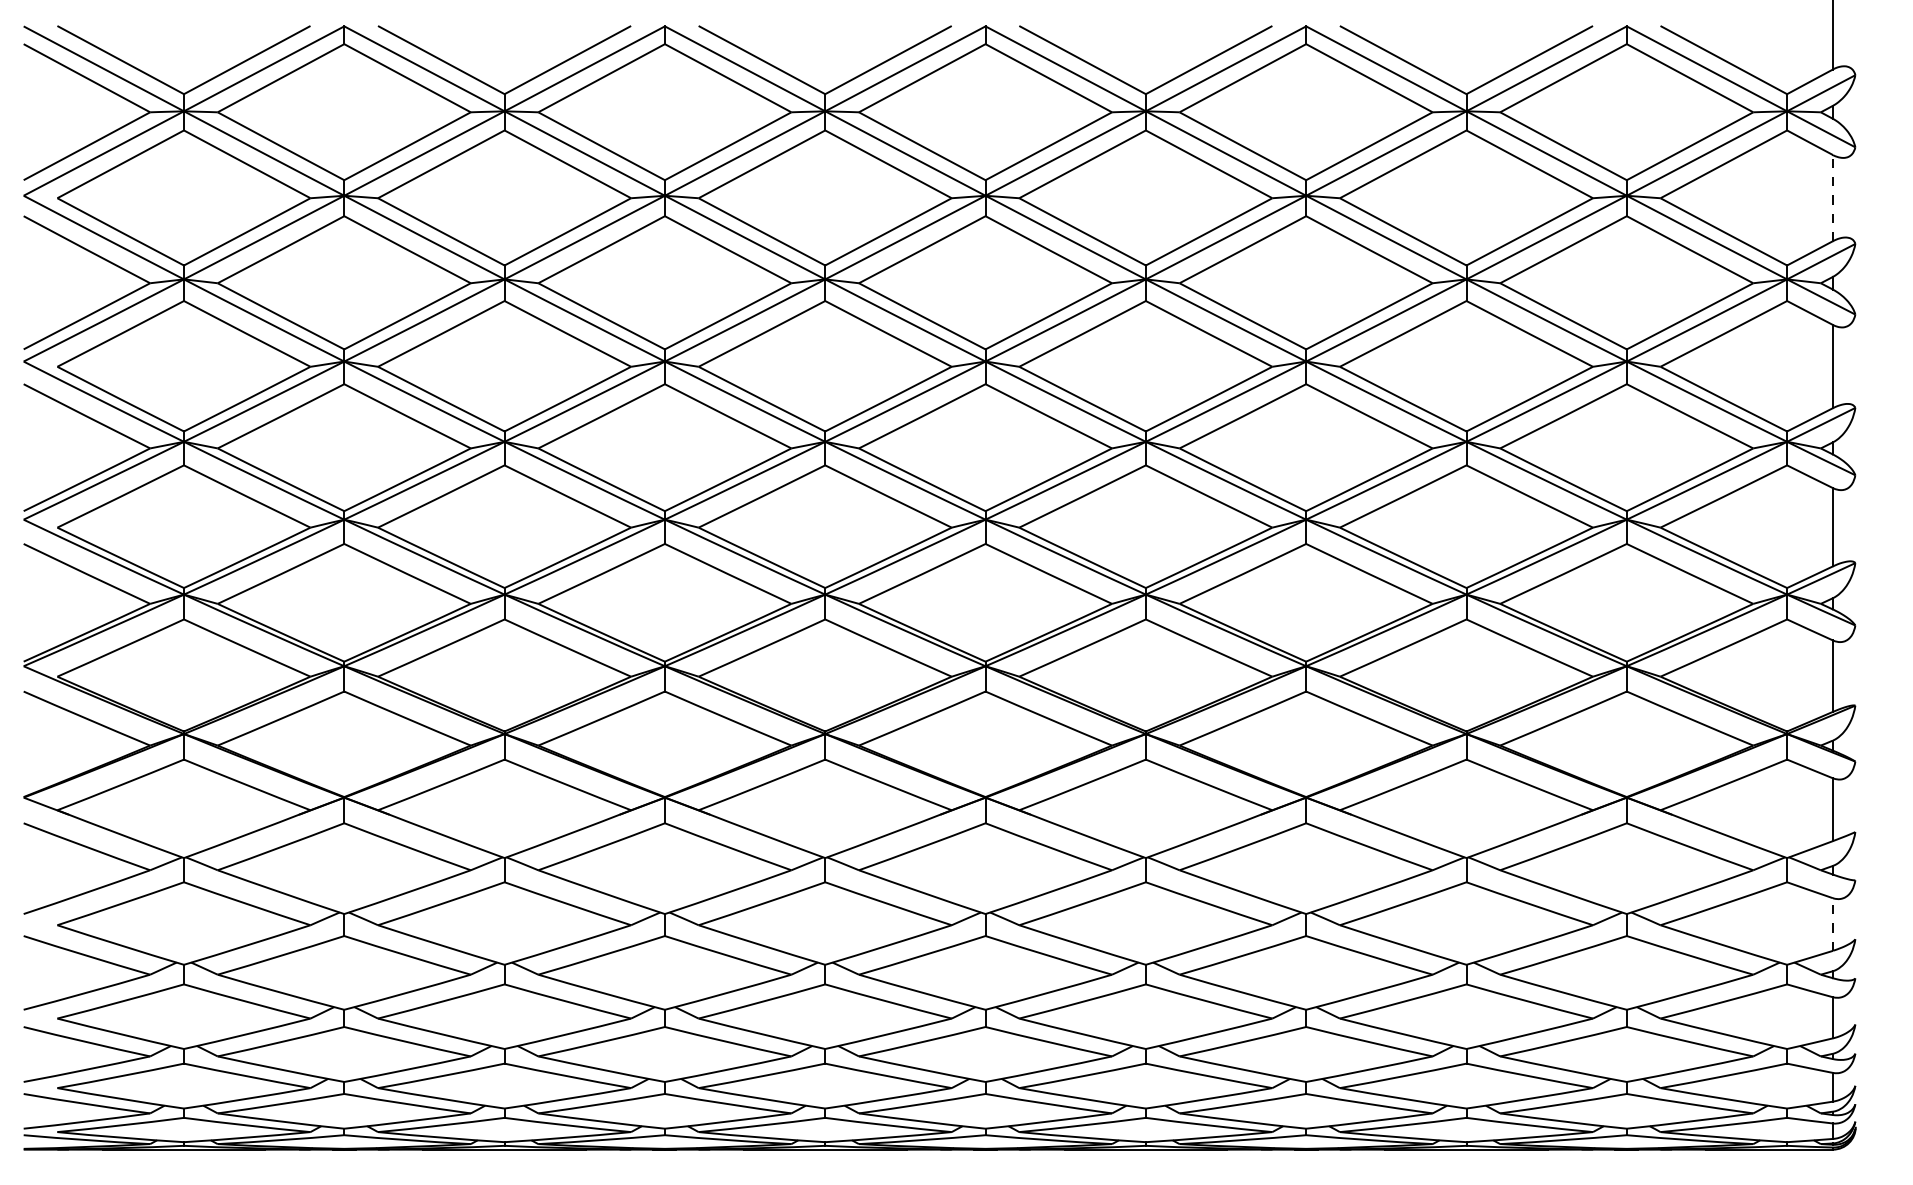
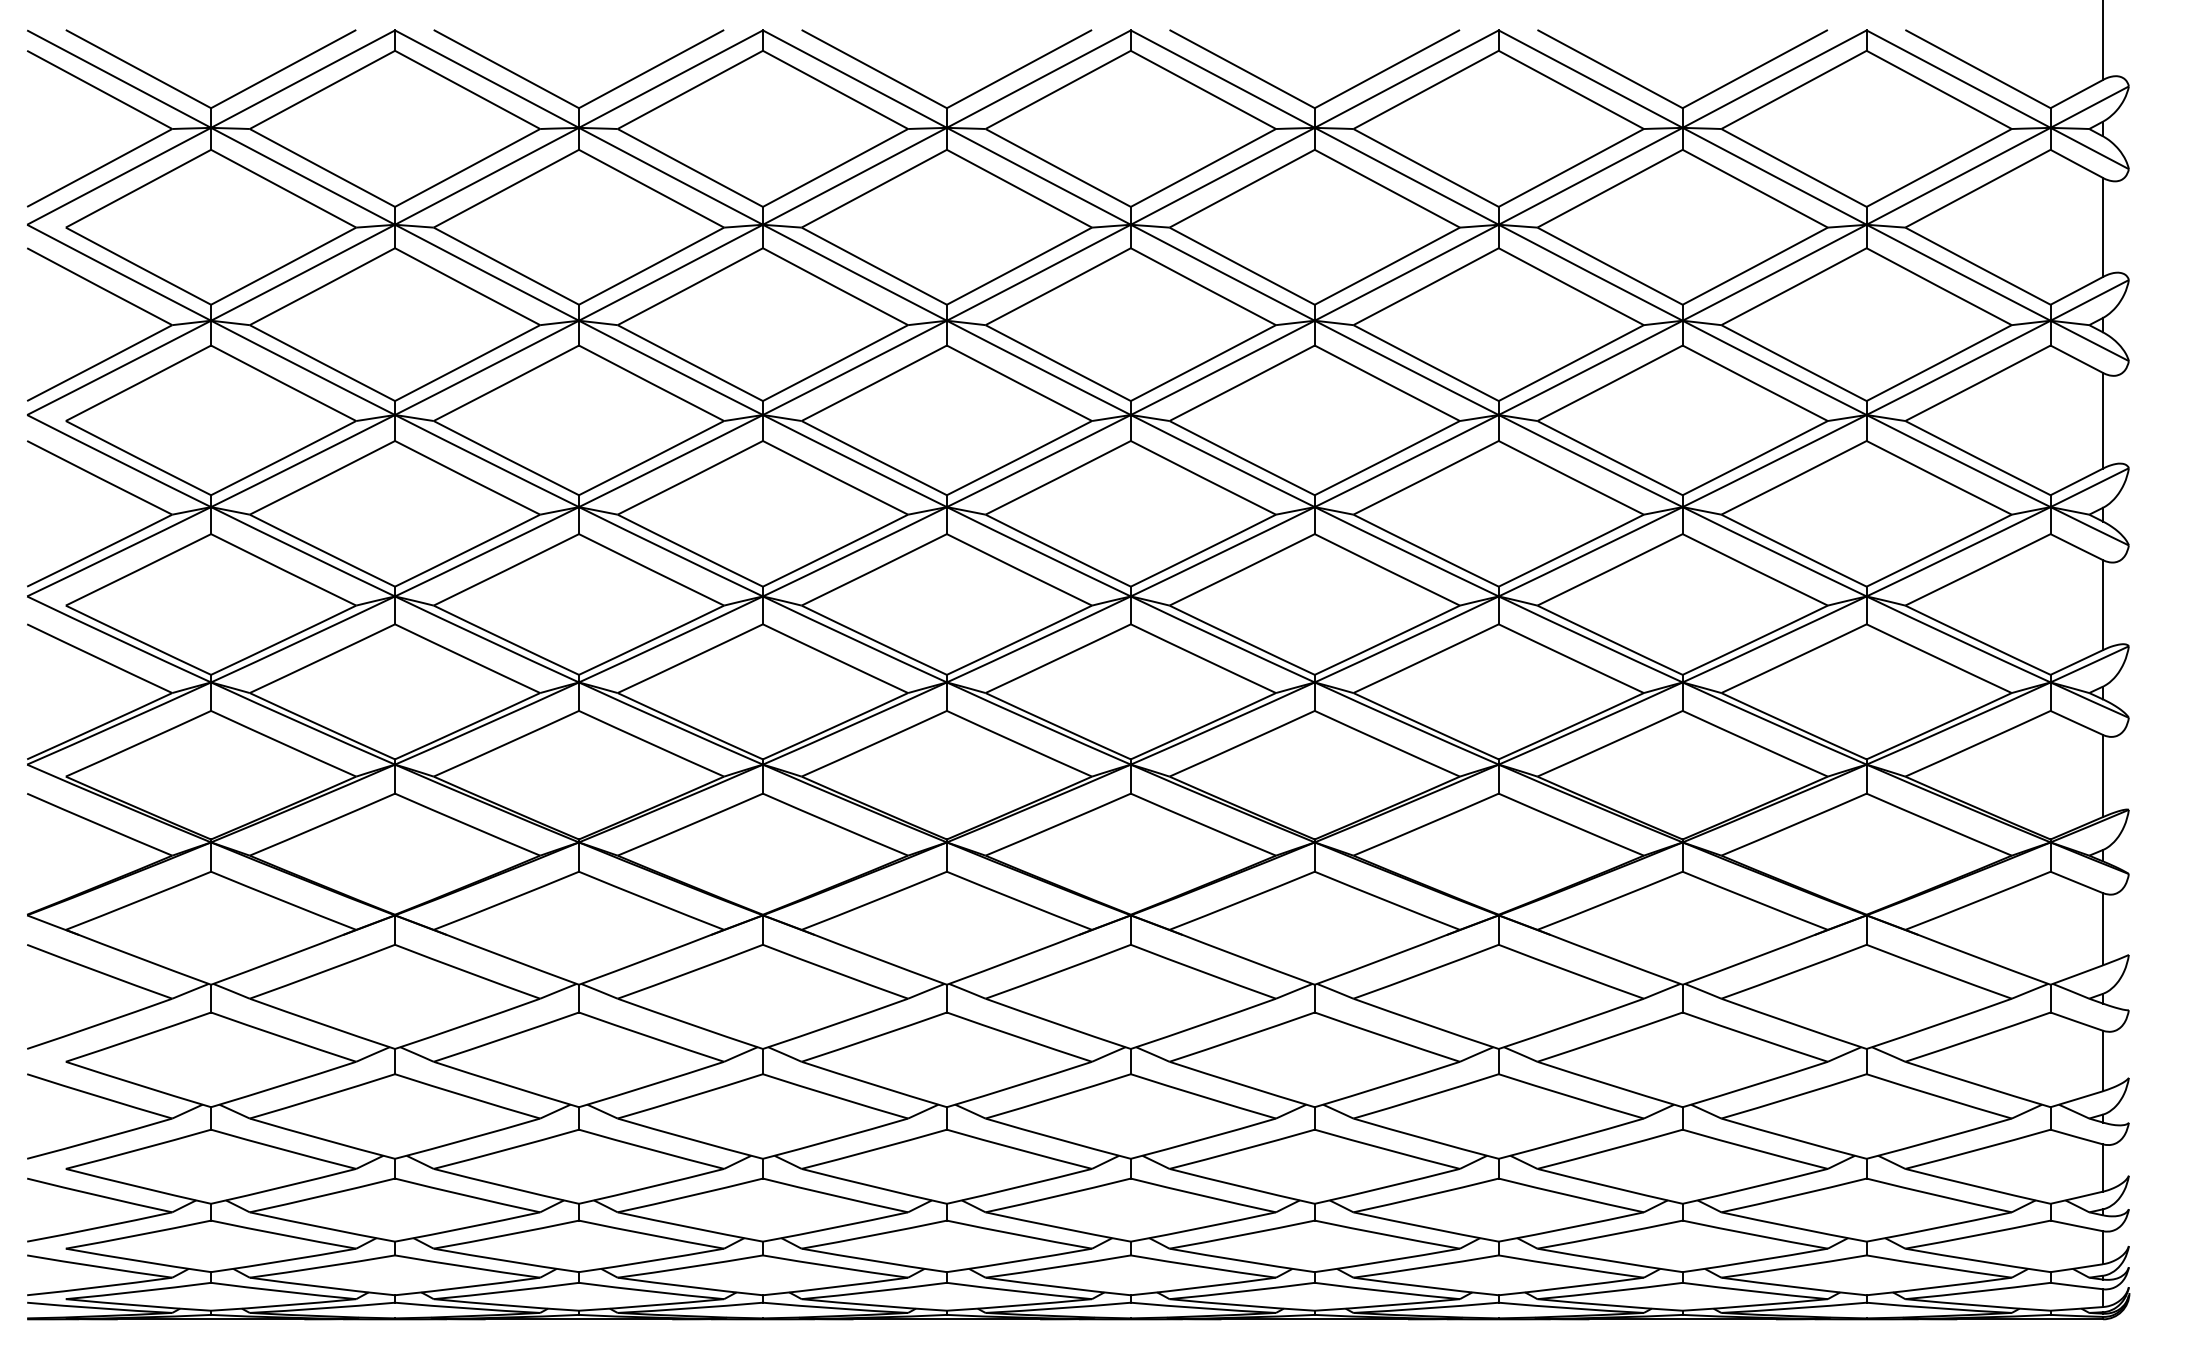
line: (1833, 197) -> (2103, 226), dashed -> solid
line: (1833, 924) -> (2103, 1060), dashed -> solid

